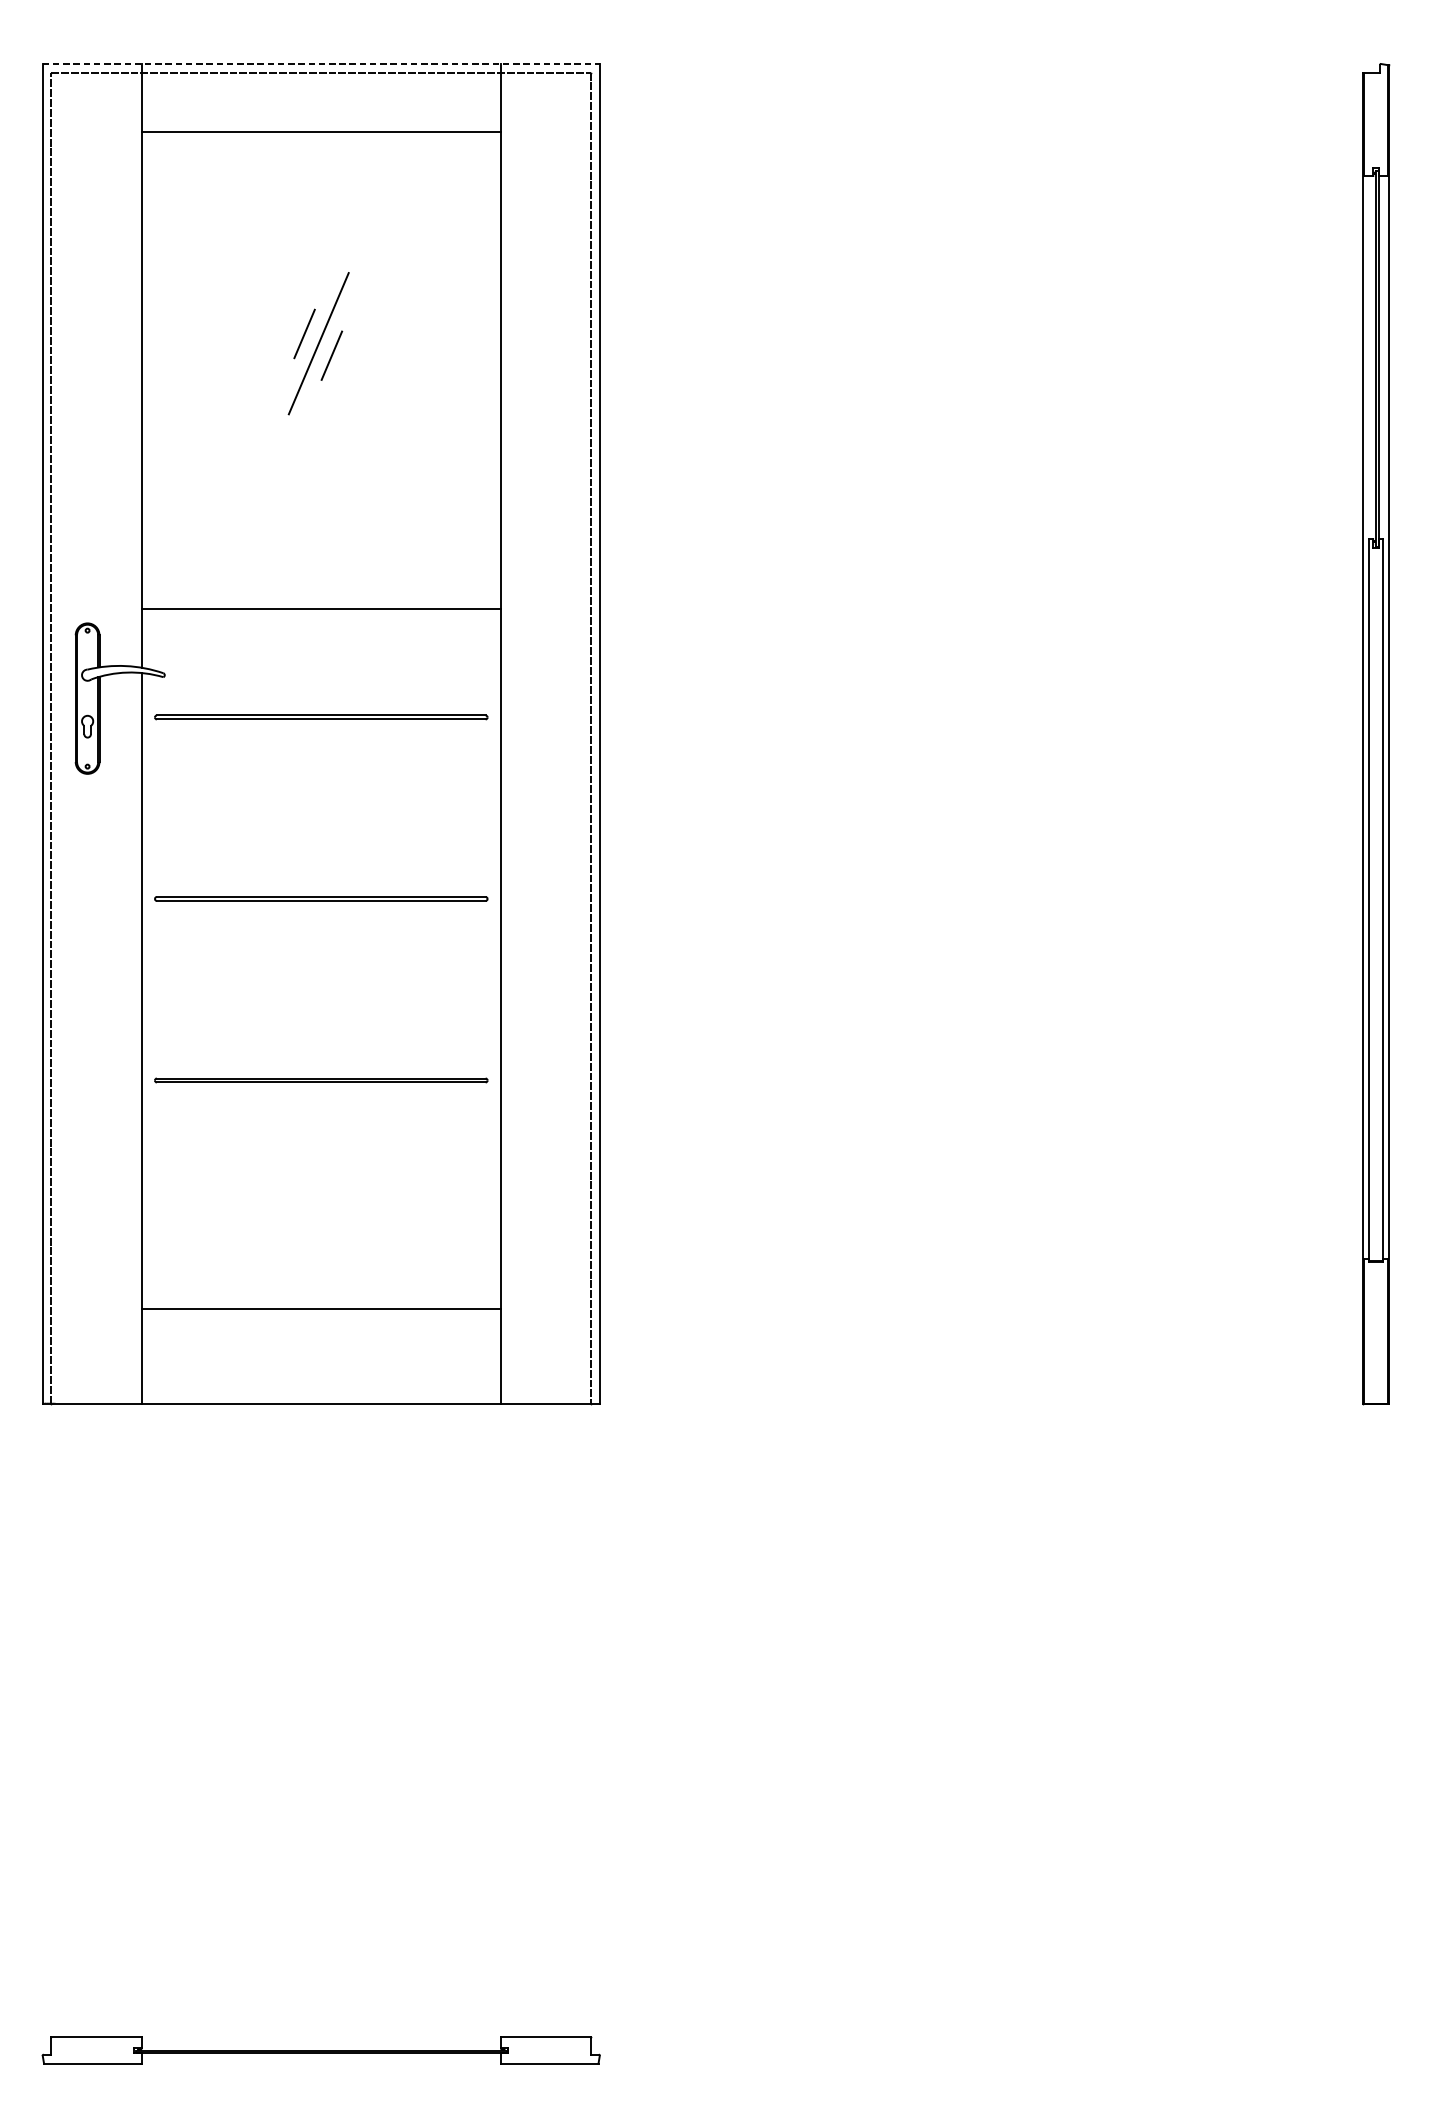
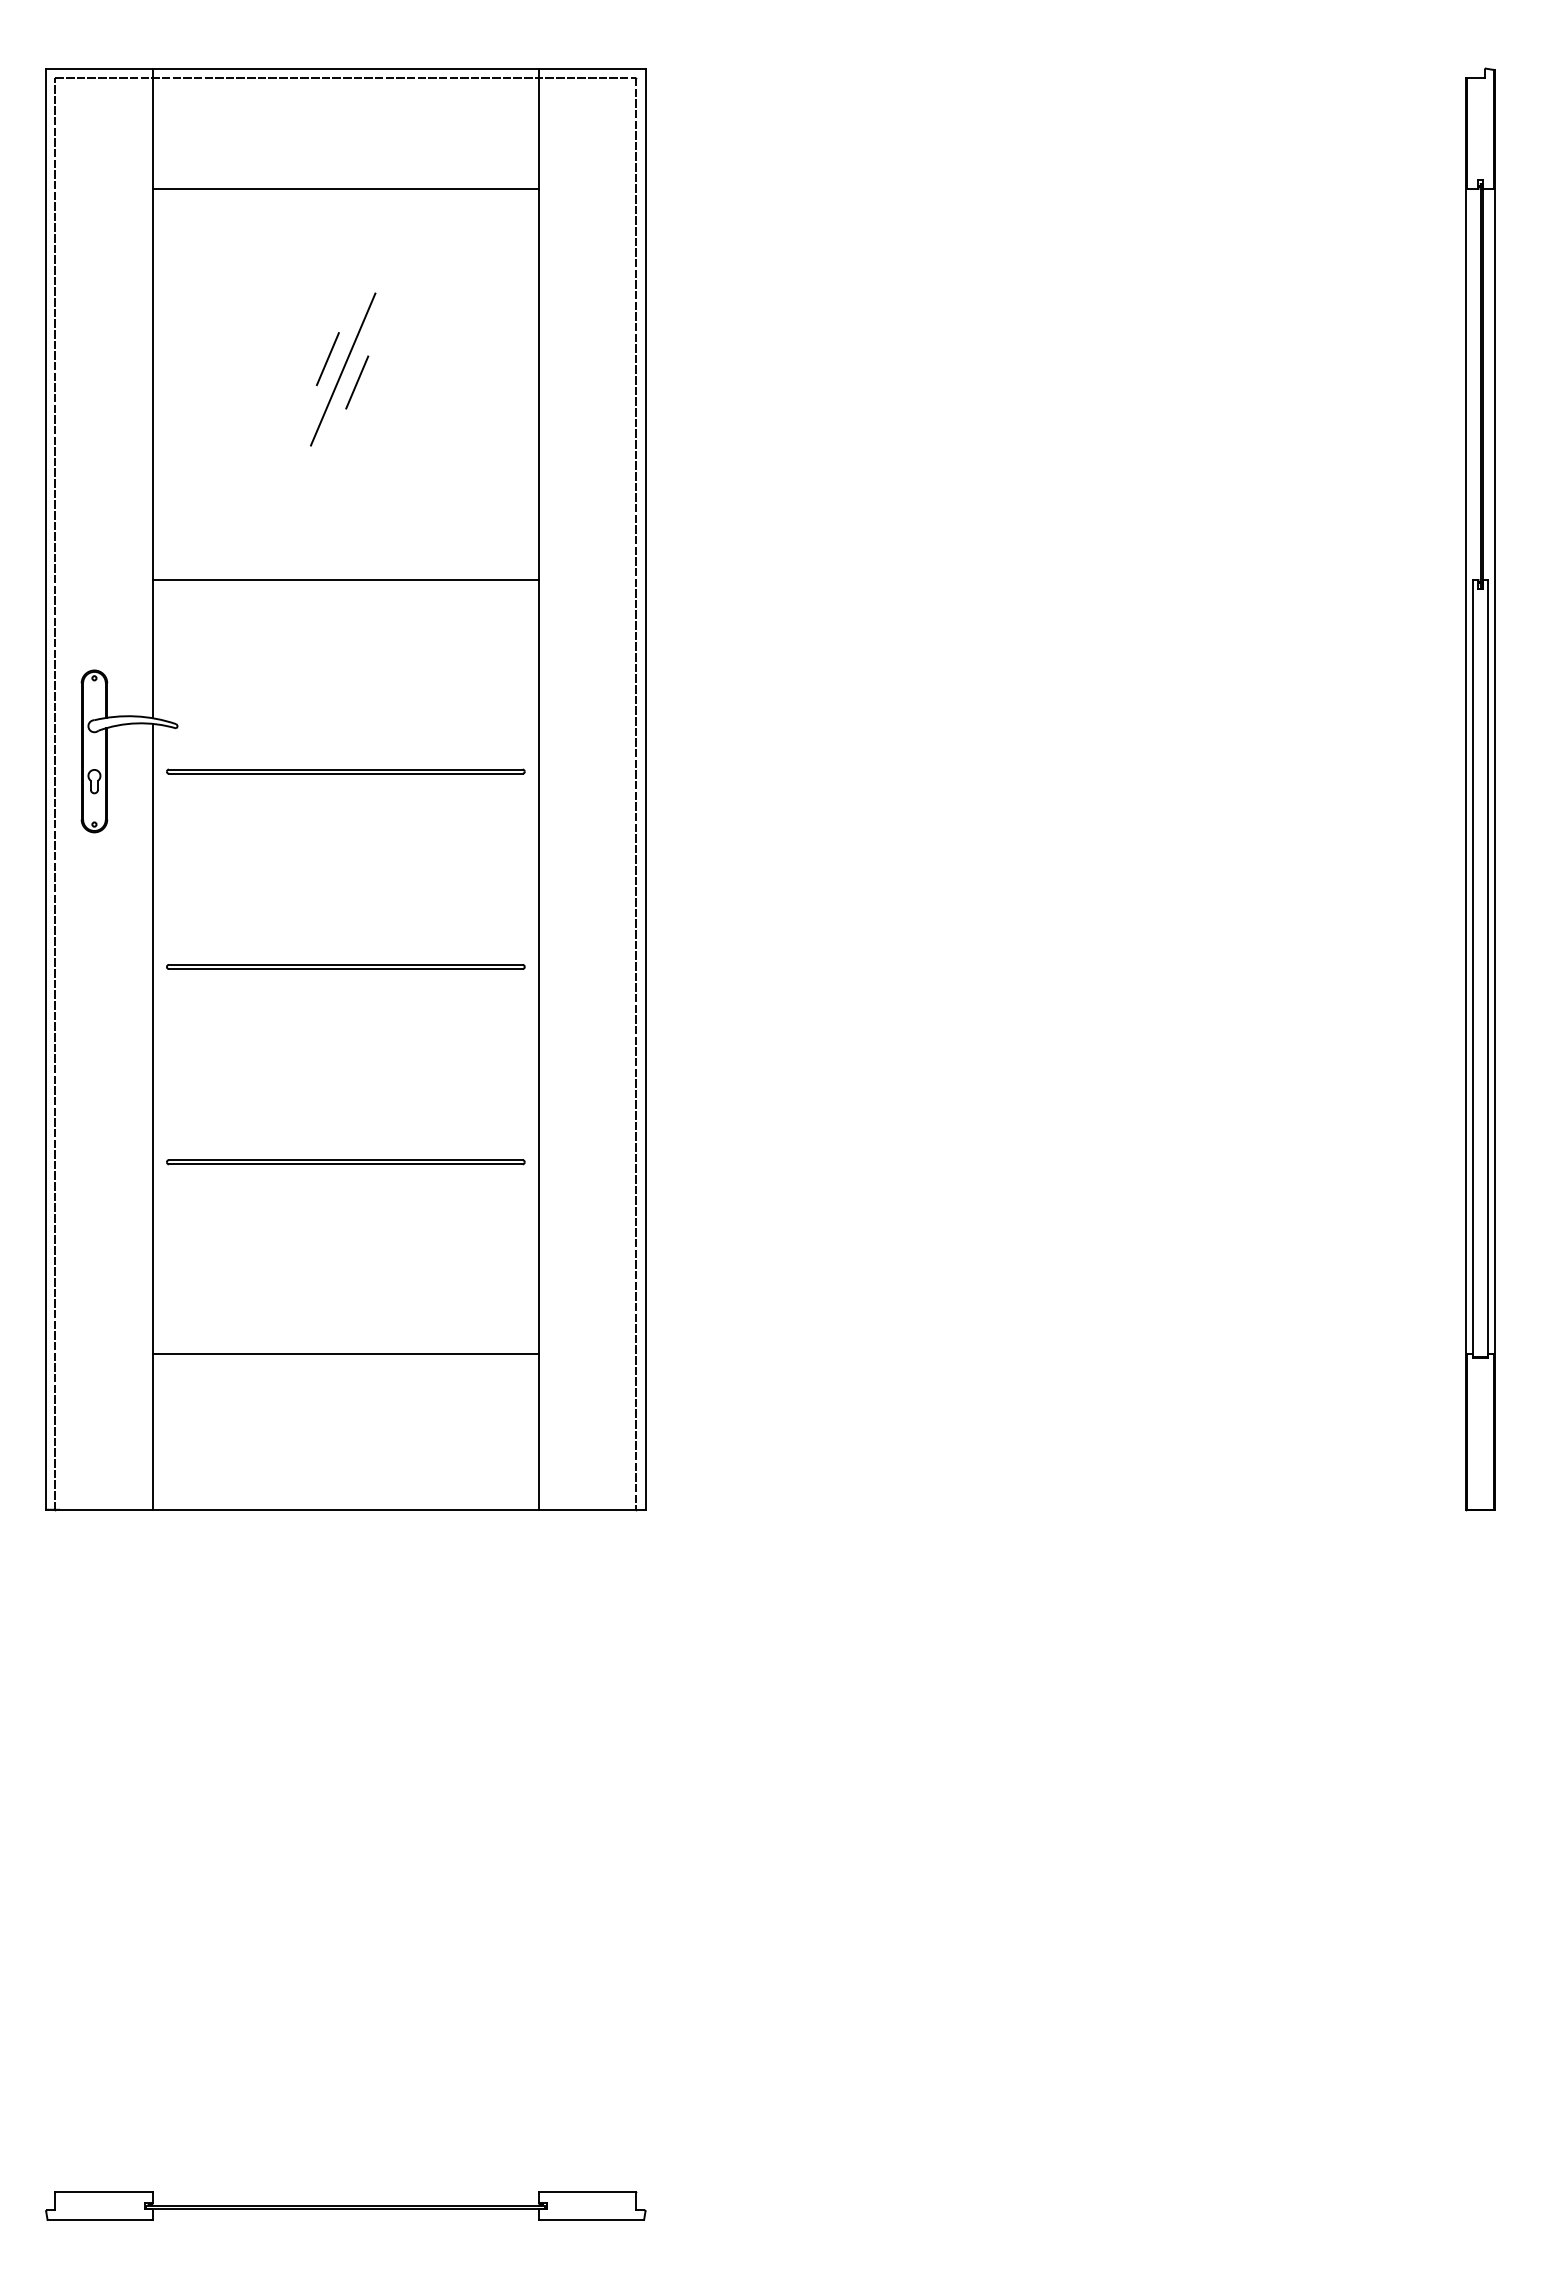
line: (320, 63) -> (345, 68), dashed -> solid
line: (320, 131) -> (345, 189), moved
line: (320, 608) -> (345, 579), moved
line: (320, 1308) -> (345, 1353), moved

